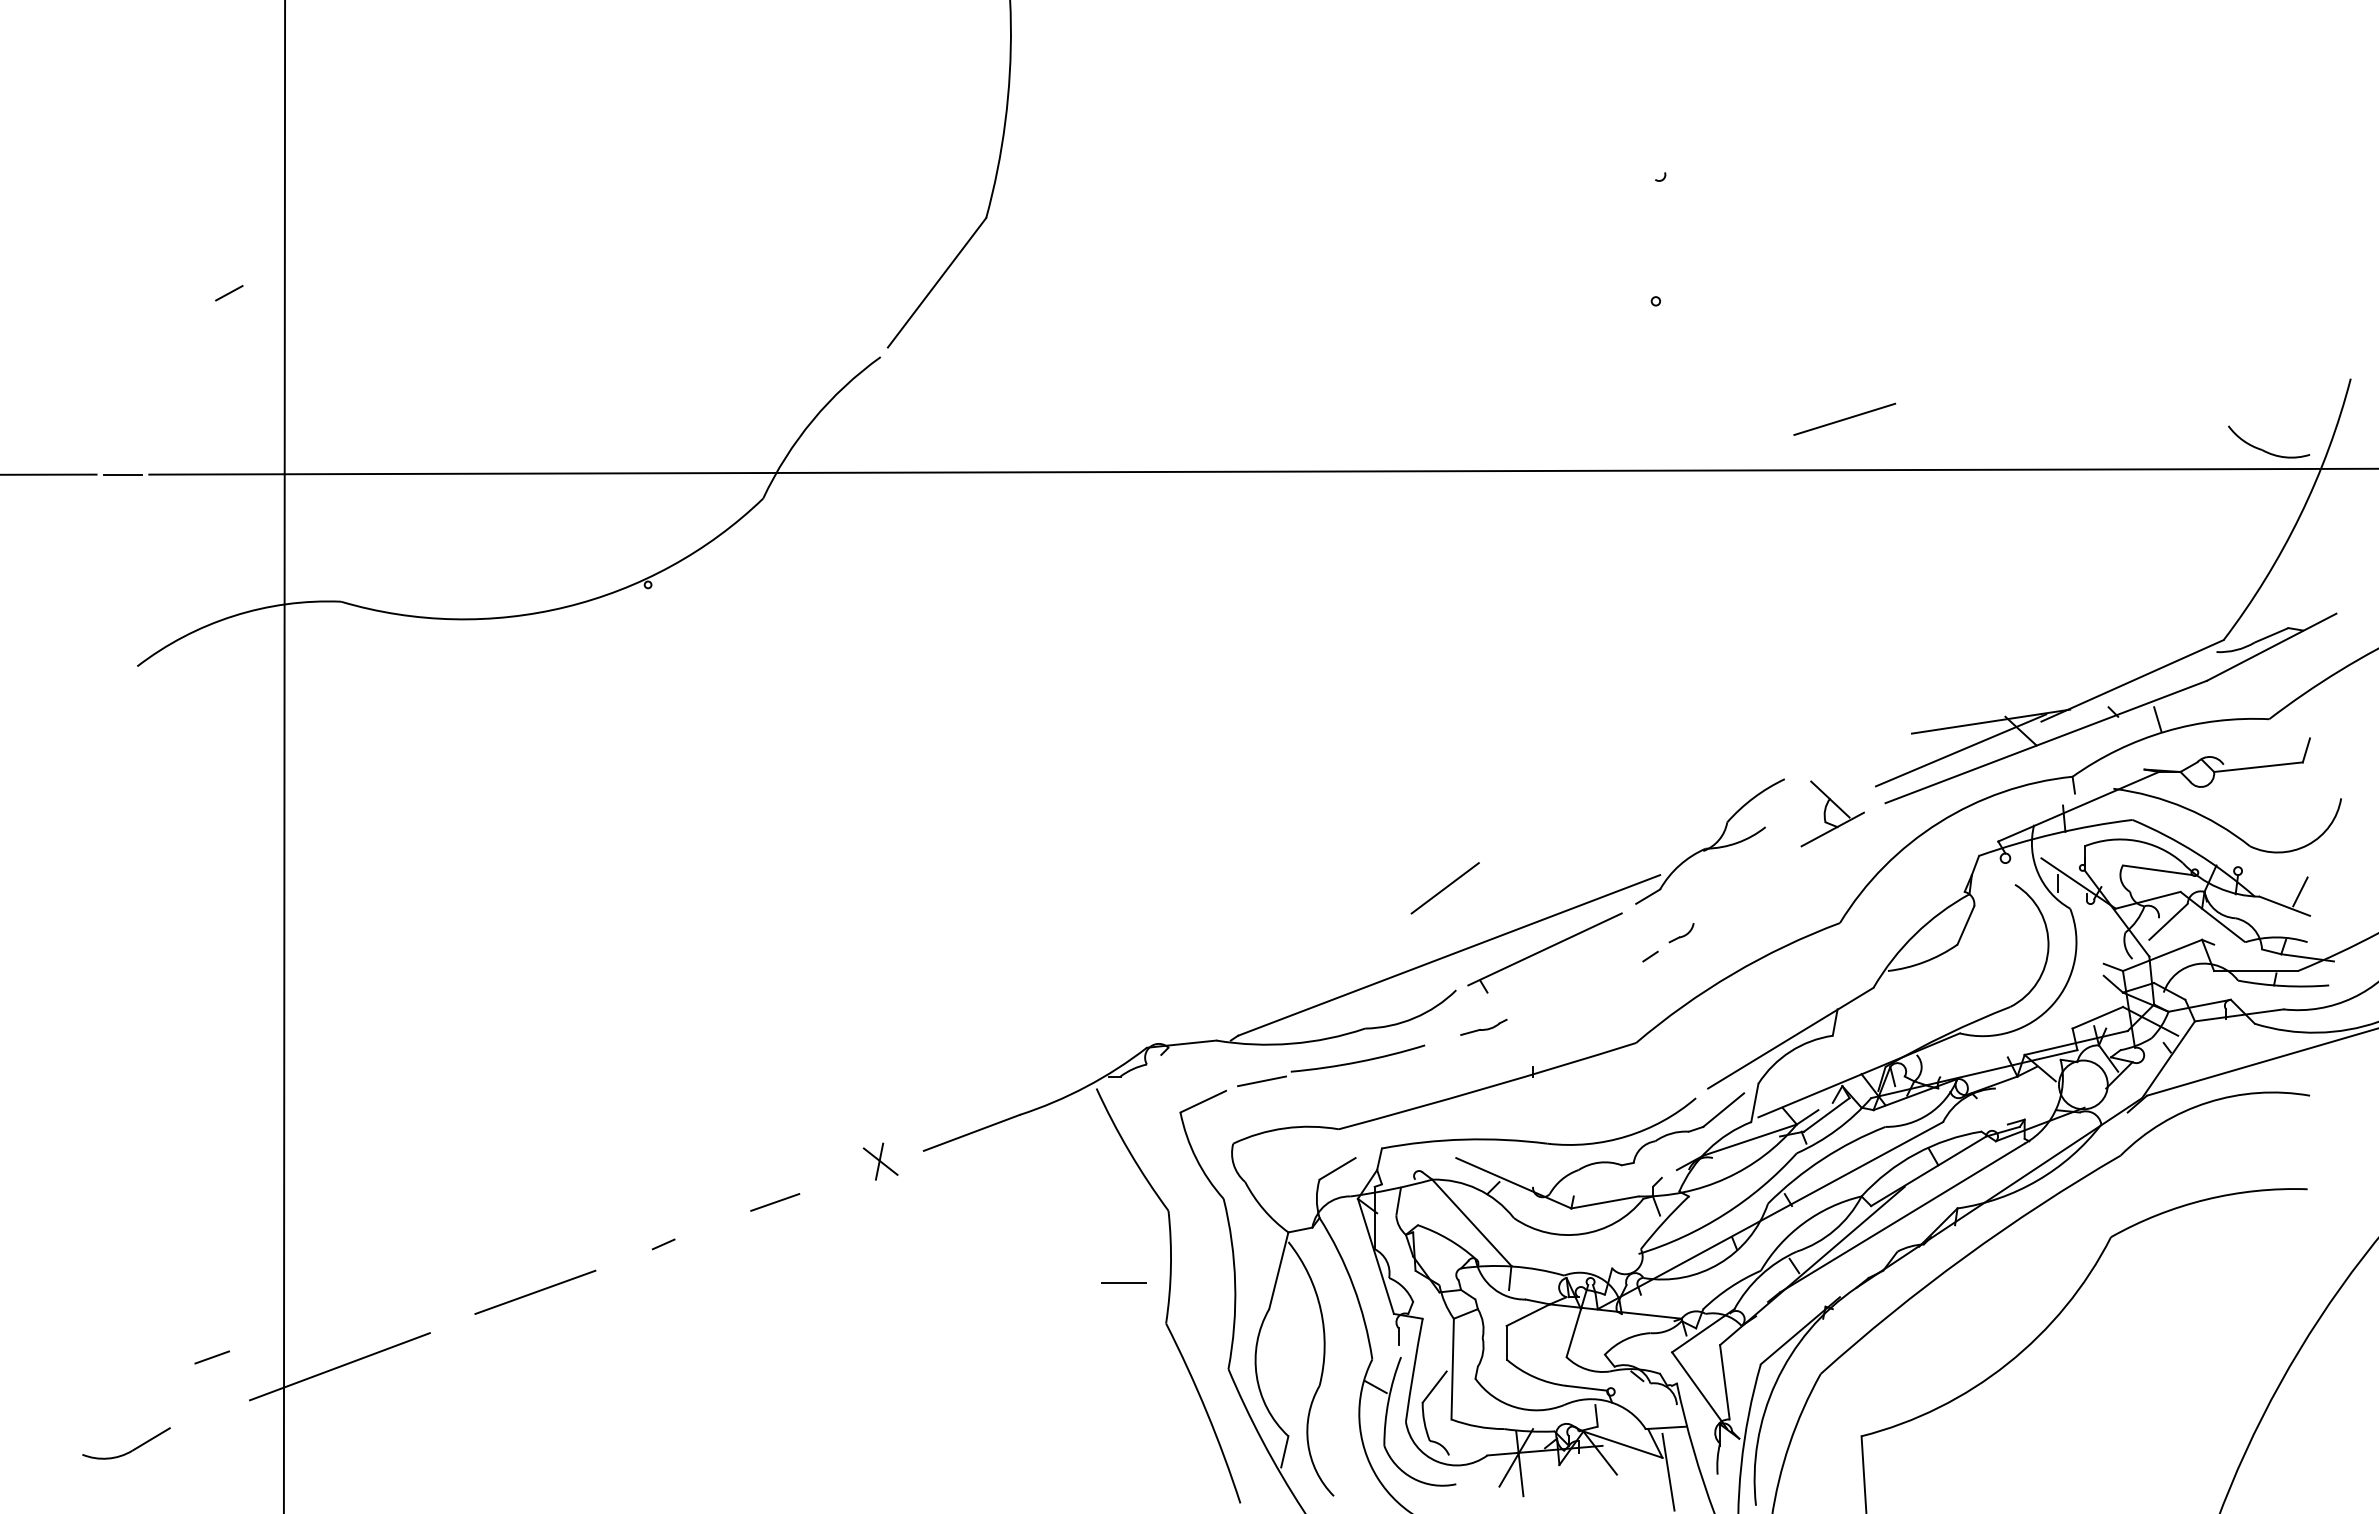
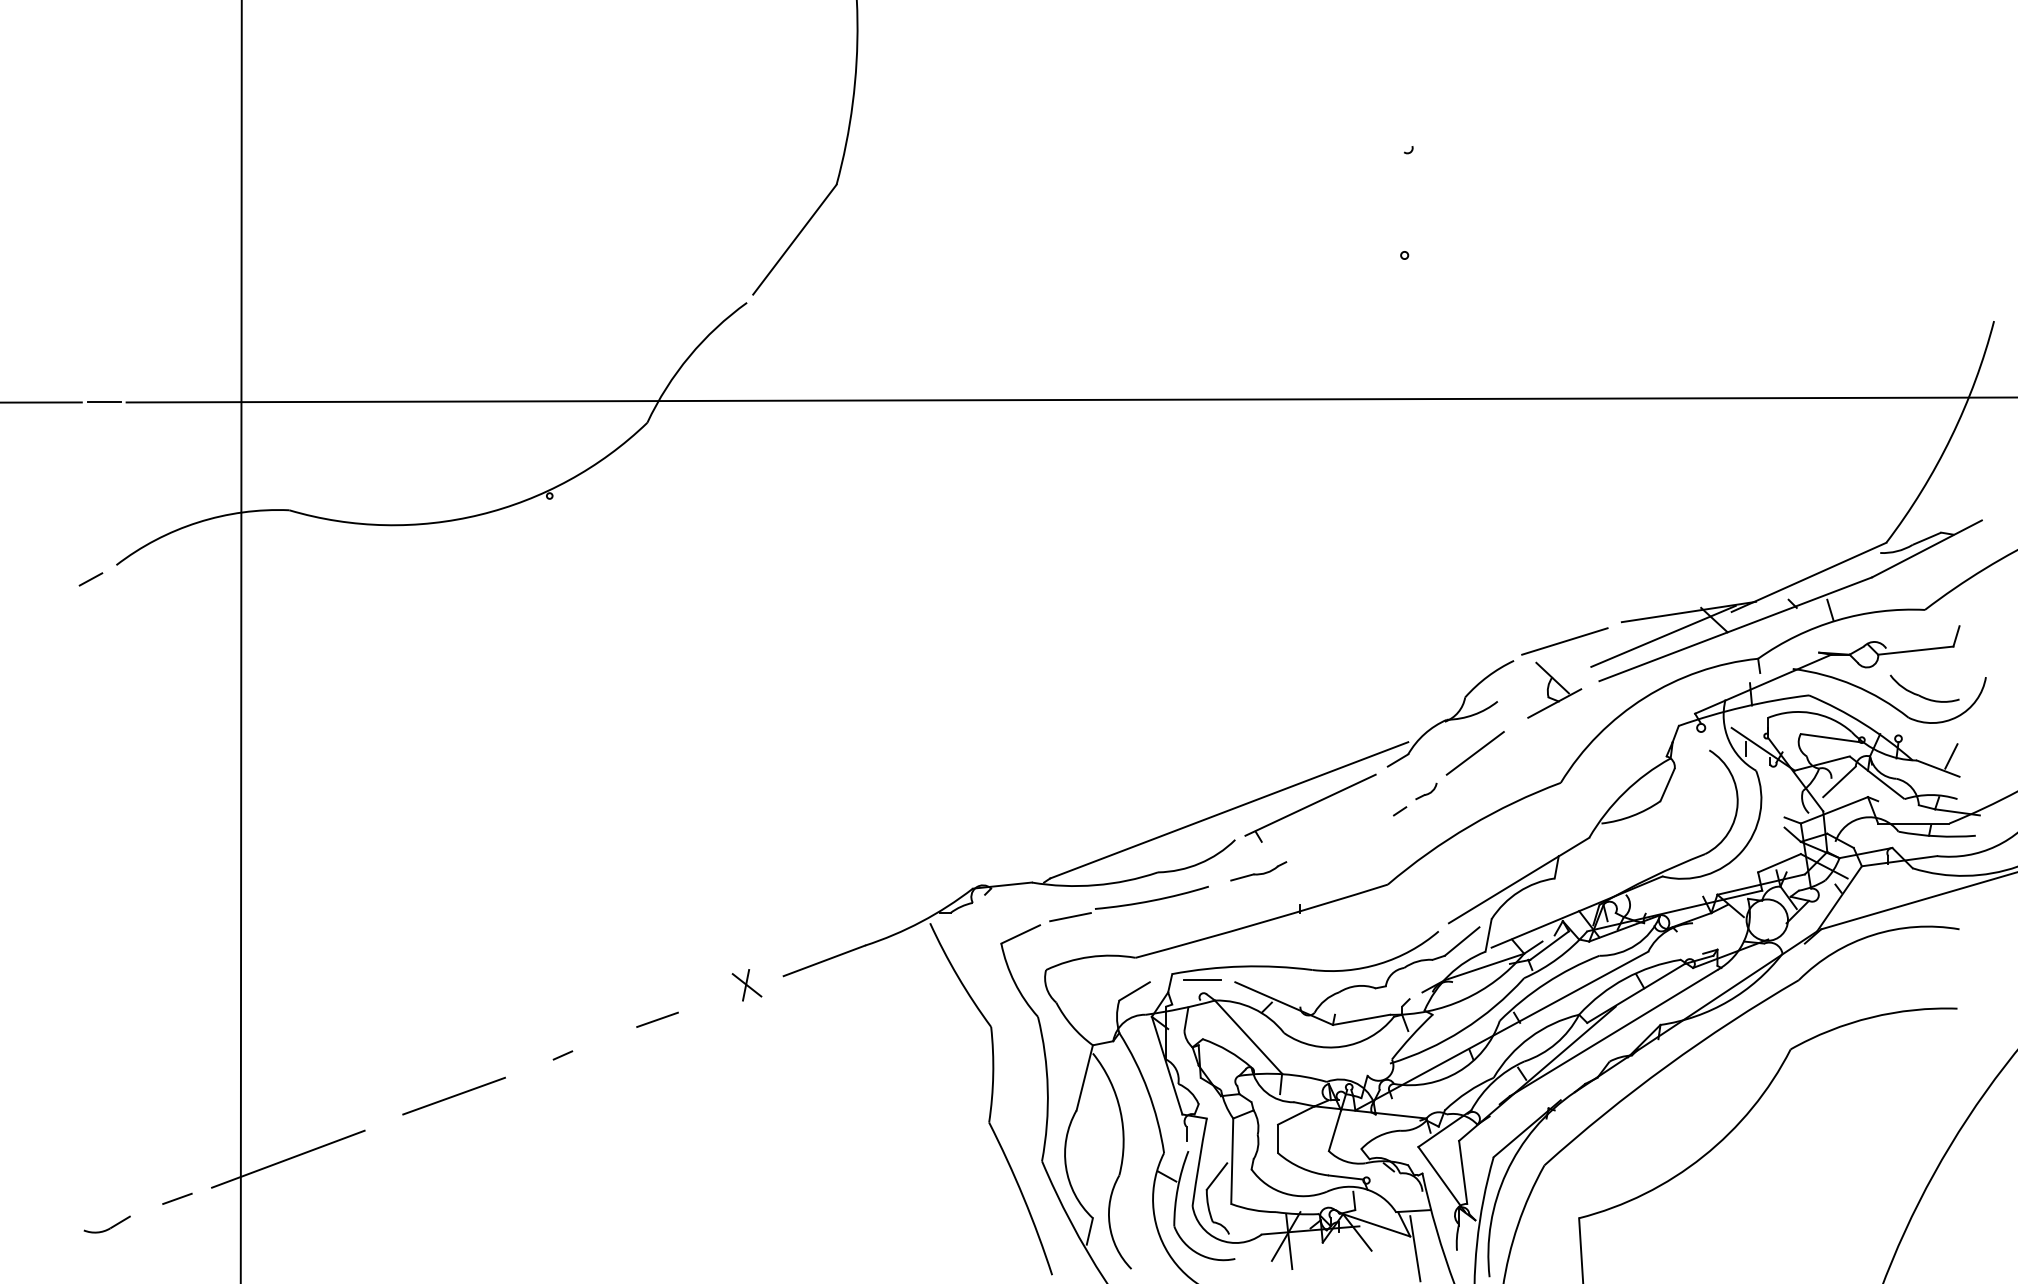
line: (229, 293) -> (91, 579), moved
line: (1844, 418) -> (1564, 640), moved
part: (2265, 450) -> (1921, 695), moved
line: (1444, 888) -> (1474, 753), moved
part: (1483, 1027) -> (1258, 871), size x1.43
line: (1123, 1282) -> (1202, 980), moved
line: (211, 1357) -> (176, 1198), moved
part: (126, 1443) -> (107, 1224), size x0.62

